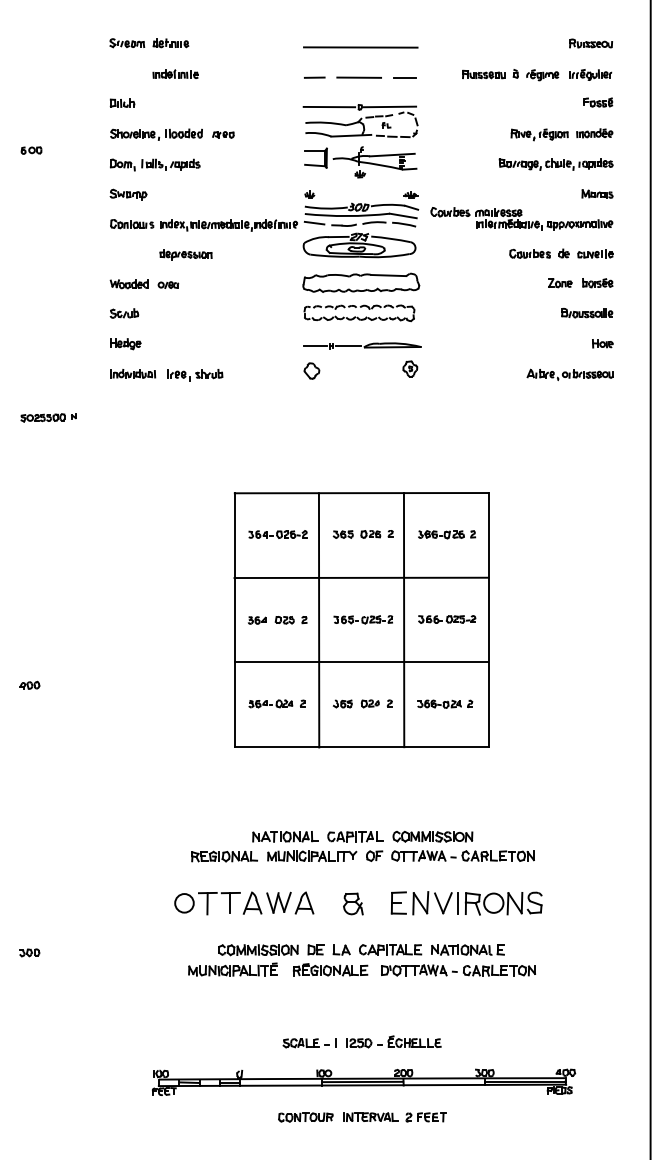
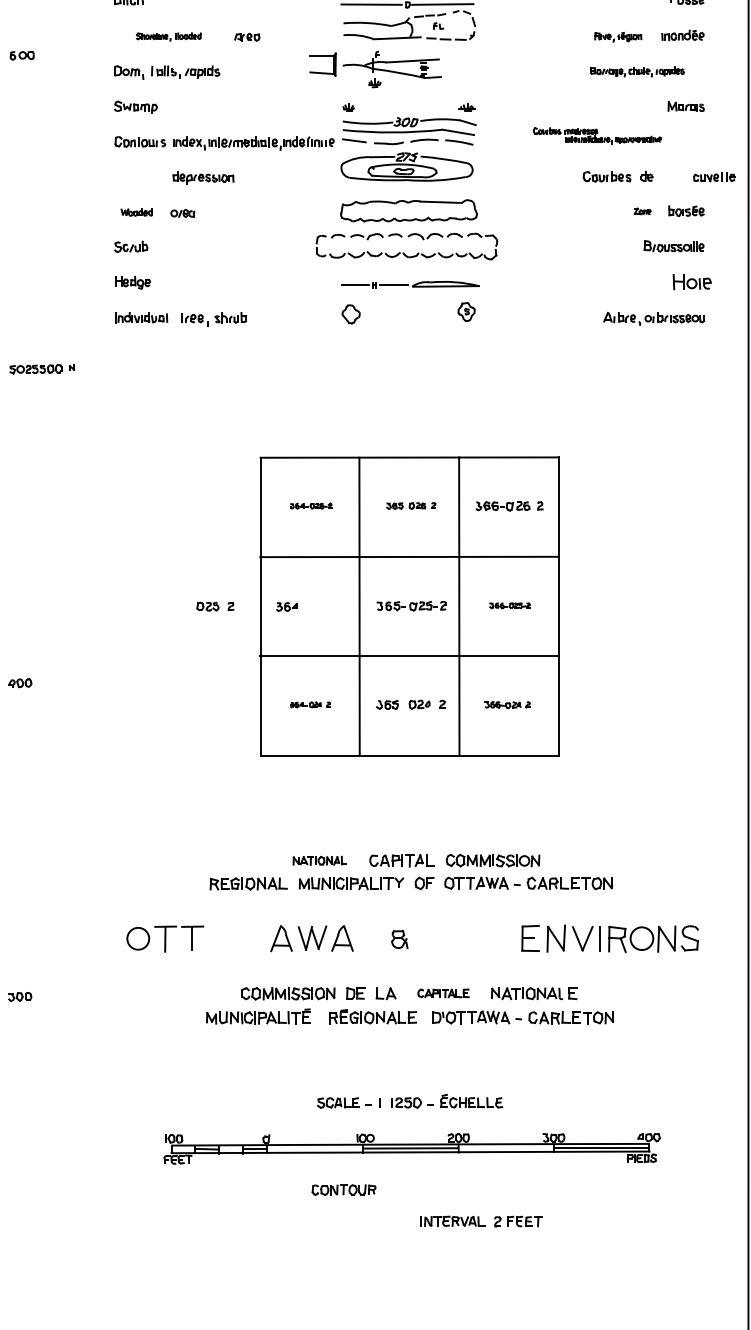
part: (156, 134) -> (168, 36), size x0.6
part: (539, 134) -> (618, 36), size x0.7
part: (360, 162) -> (375, 69), moved
part: (555, 164) -> (636, 72), size x0.7
part: (521, 218) -> (597, 135), size x0.6
part: (595, 253) -> (714, 176), moved
part: (560, 283) -> (642, 211), size x0.6
part: (128, 284) -> (135, 212), size x0.7
part: (359, 313) -> (406, 246), size x1.4
part: (602, 343) -> (692, 282), size x1.6
part: (277, 534) -> (310, 506), size x0.6
part: (362, 534) -> (410, 506), size x0.7
part: (447, 619) -> (510, 605), size x0.6
part: (290, 620) -> (214, 606), moved
part: (276, 703) -> (309, 704), size x0.6
part: (445, 703) -> (507, 704), size x0.7
part: (285, 836) -> (320, 860), size x0.7
part: (207, 903) -> (165, 939), moved
part: (353, 903) -> (399, 939), size x0.7
part: (466, 903) -> (609, 939), moved
part: (390, 949) -> (443, 992), size x0.7
part: (394, 1117) -> (480, 1221), moved

